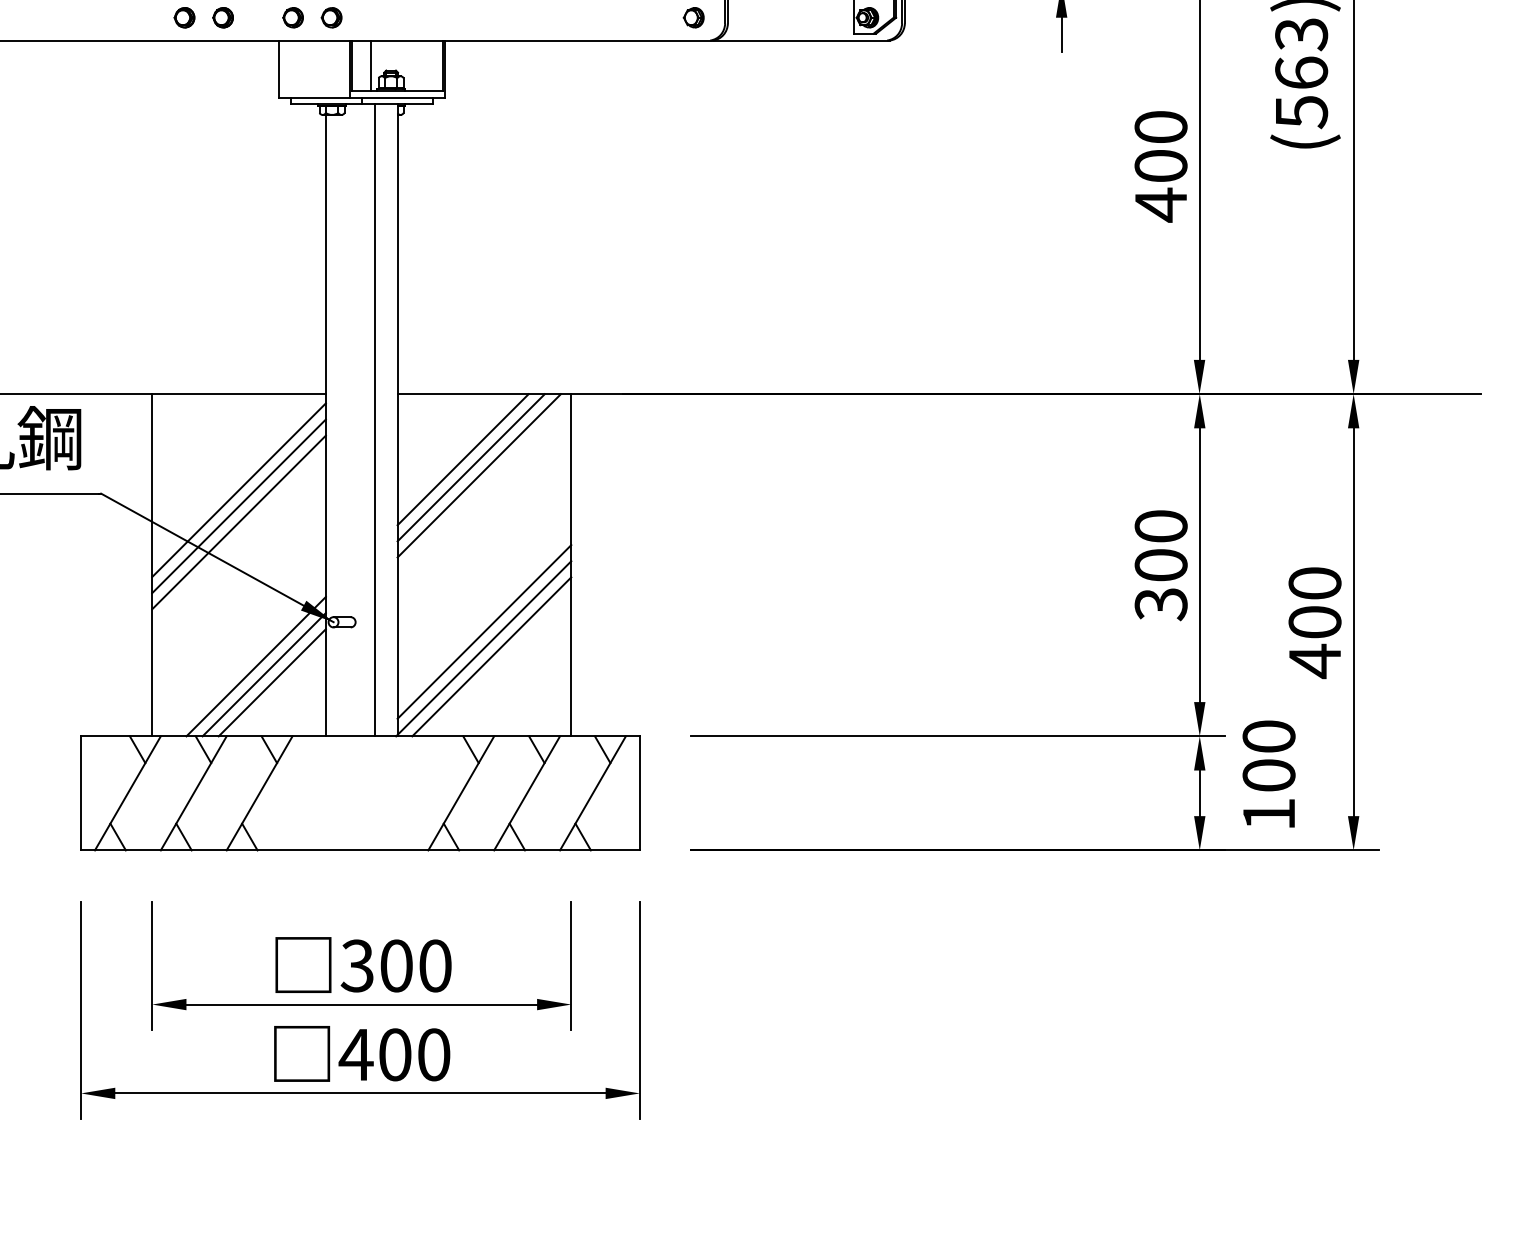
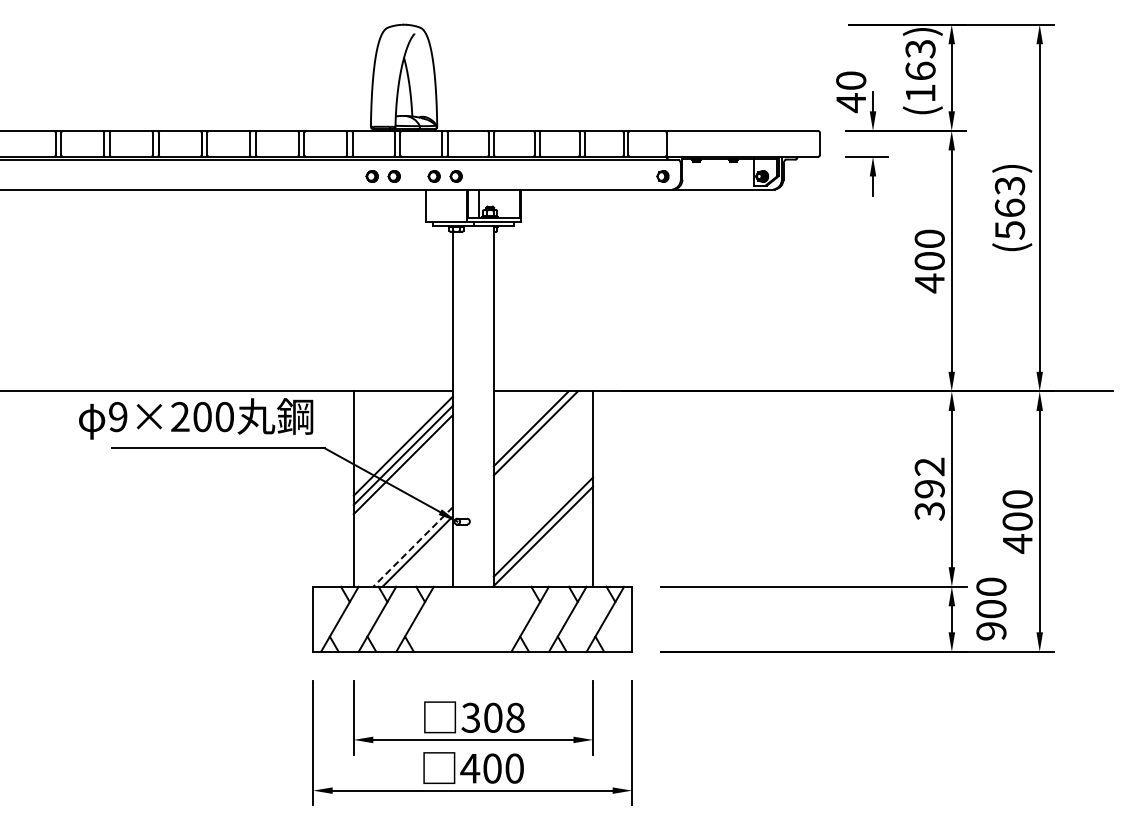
line: (375, 418) -> (481, 405), removed
line: (479, 474) -> (540, 437), removed
text: (1160, 544) -> (929, 477), 300 -> 392
line: (491, 655) -> (547, 540), removed
line: (255, 667) -> (412, 547), solid -> dashed
line: (270, 681) -> (421, 555), removed
text: (1269, 814) -> (991, 631), 100 -> 900
text: (435, 965) -> (515, 717), 300 -> 308

